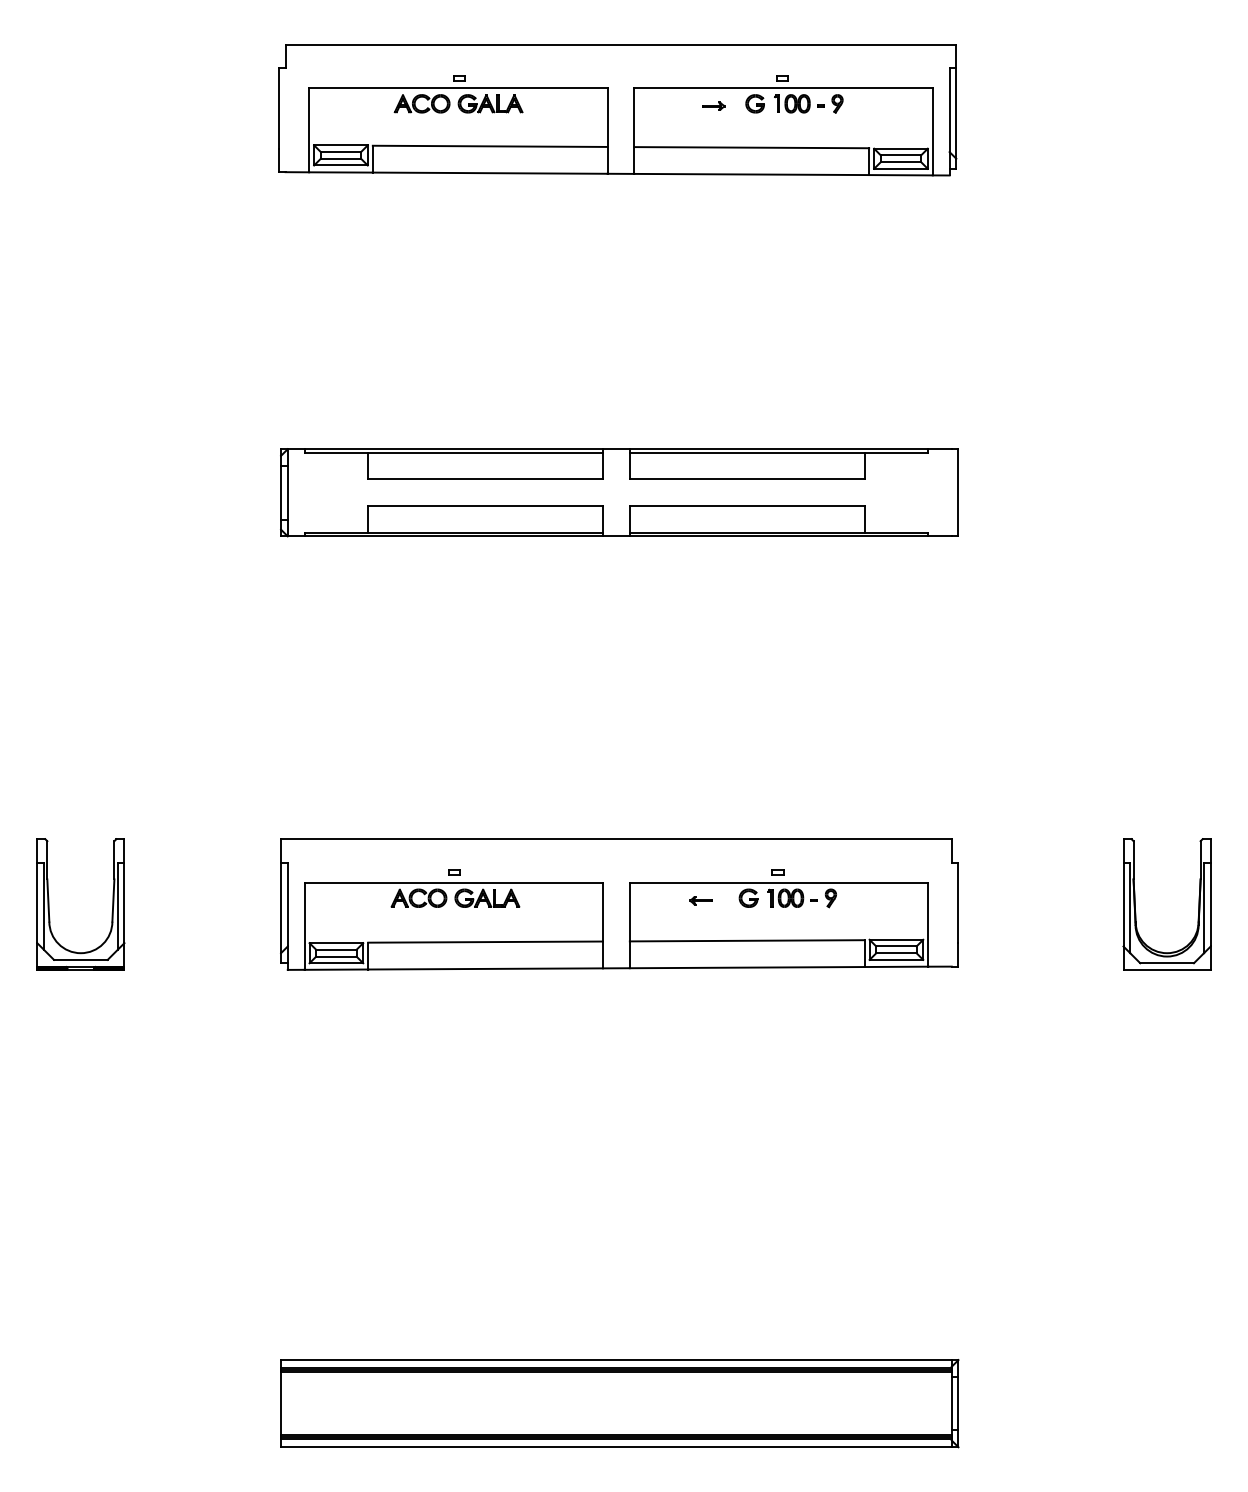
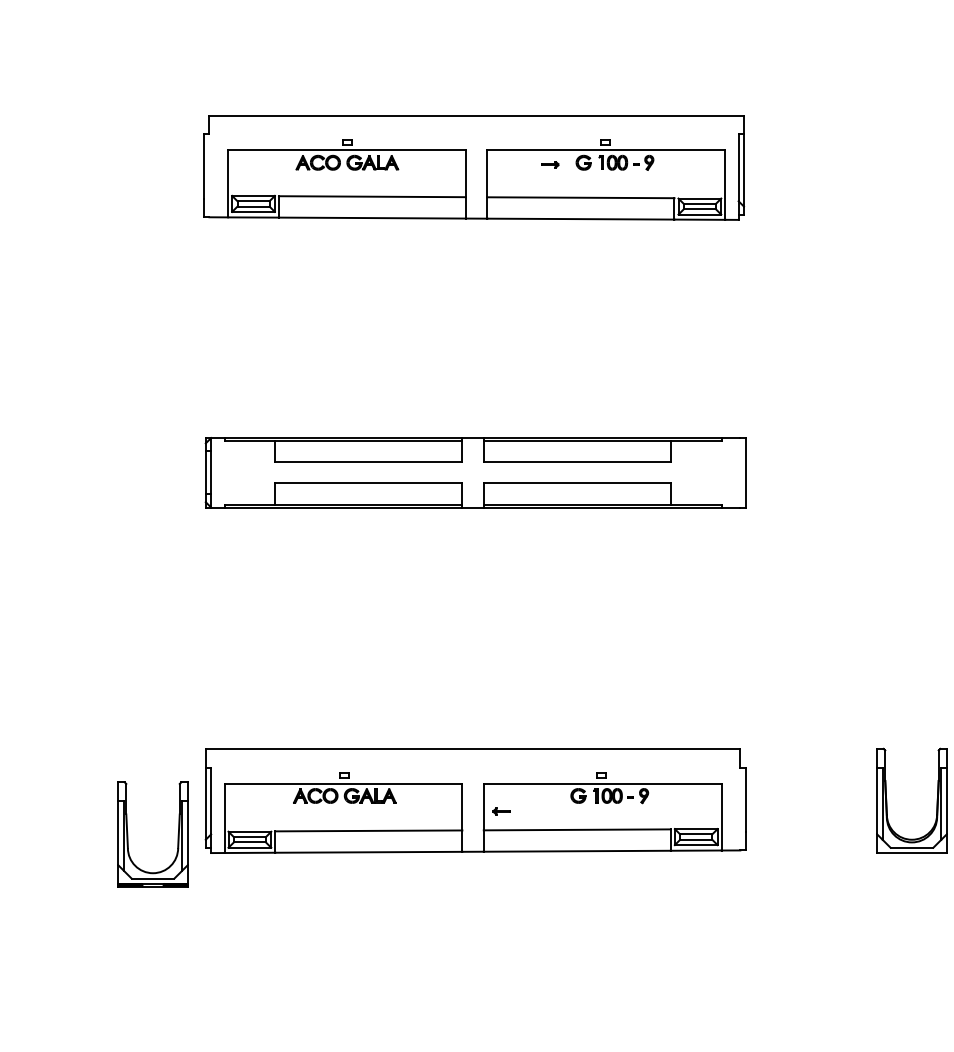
part: (700, 900) -> (501, 811), moved
part: (49, 904) -> (128, 834), moved

